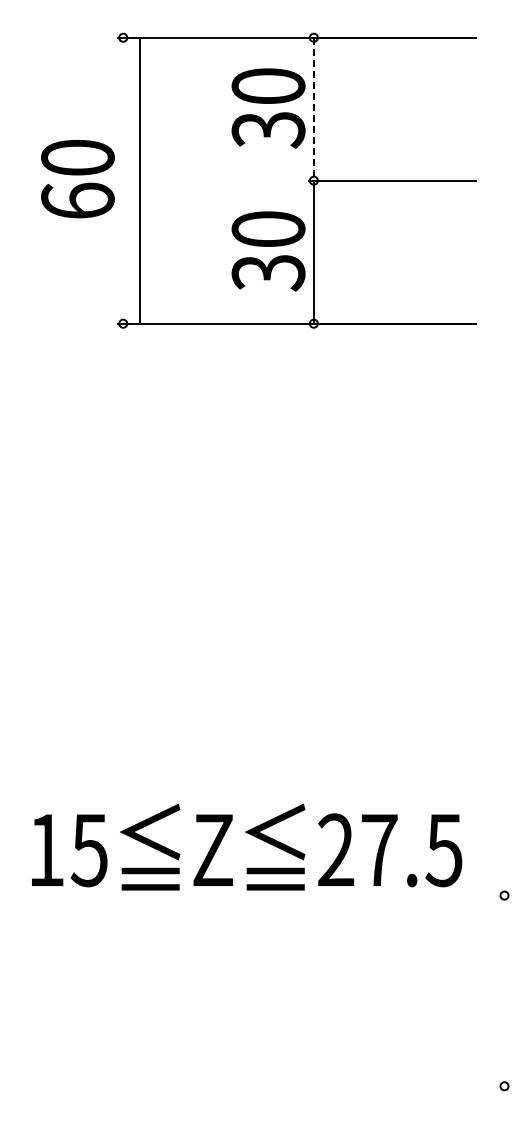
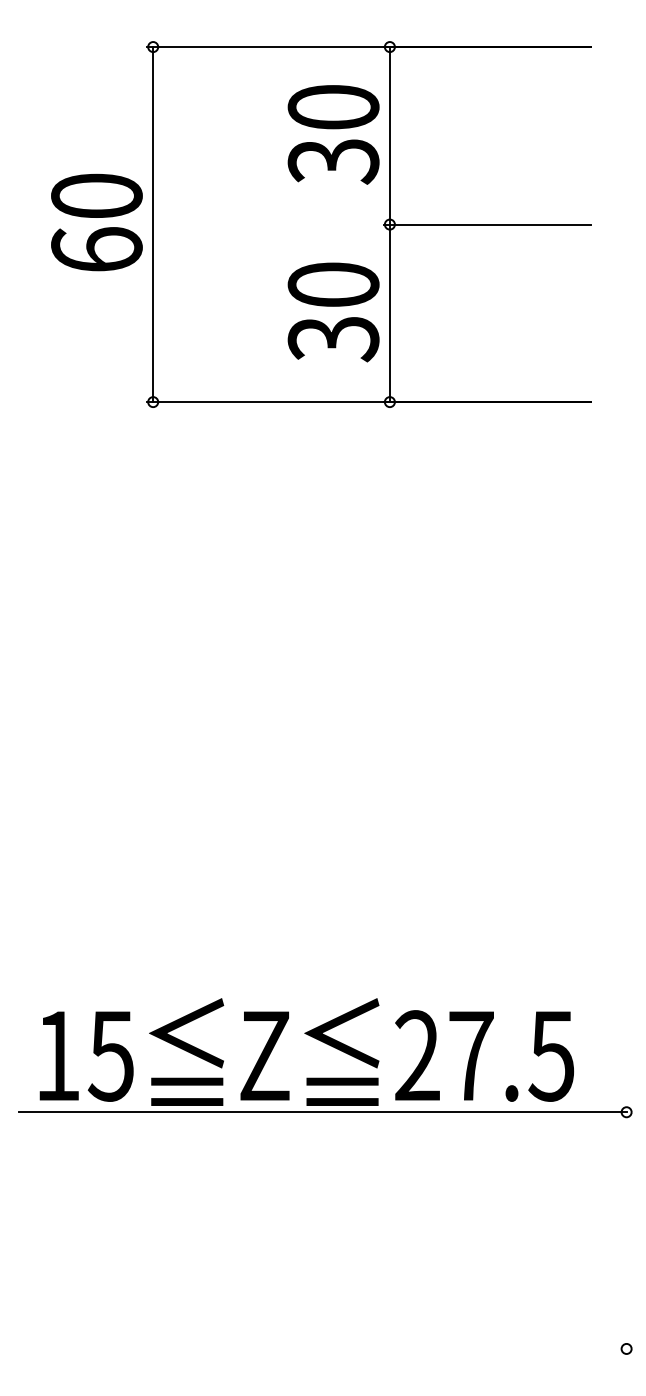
line: (313, 109) -> (389, 136), dashed -> solid
line: (140, 180) -> (153, 224), moved
line: (259, 895) -> (322, 1112), added

